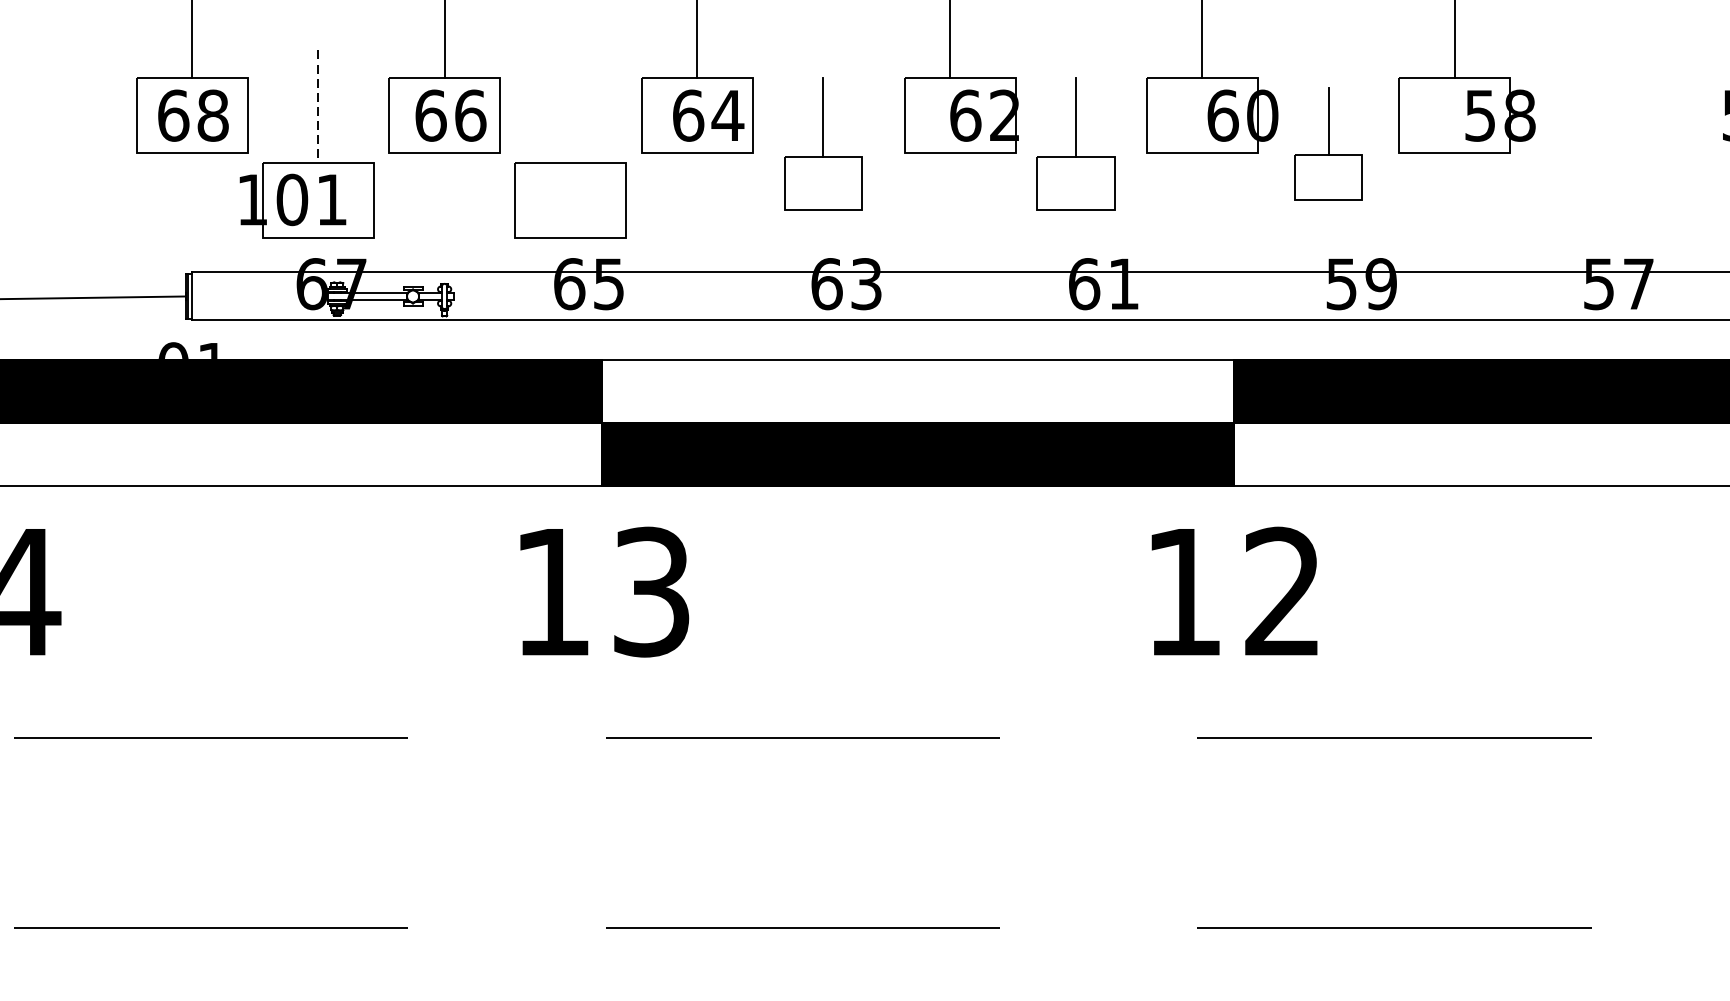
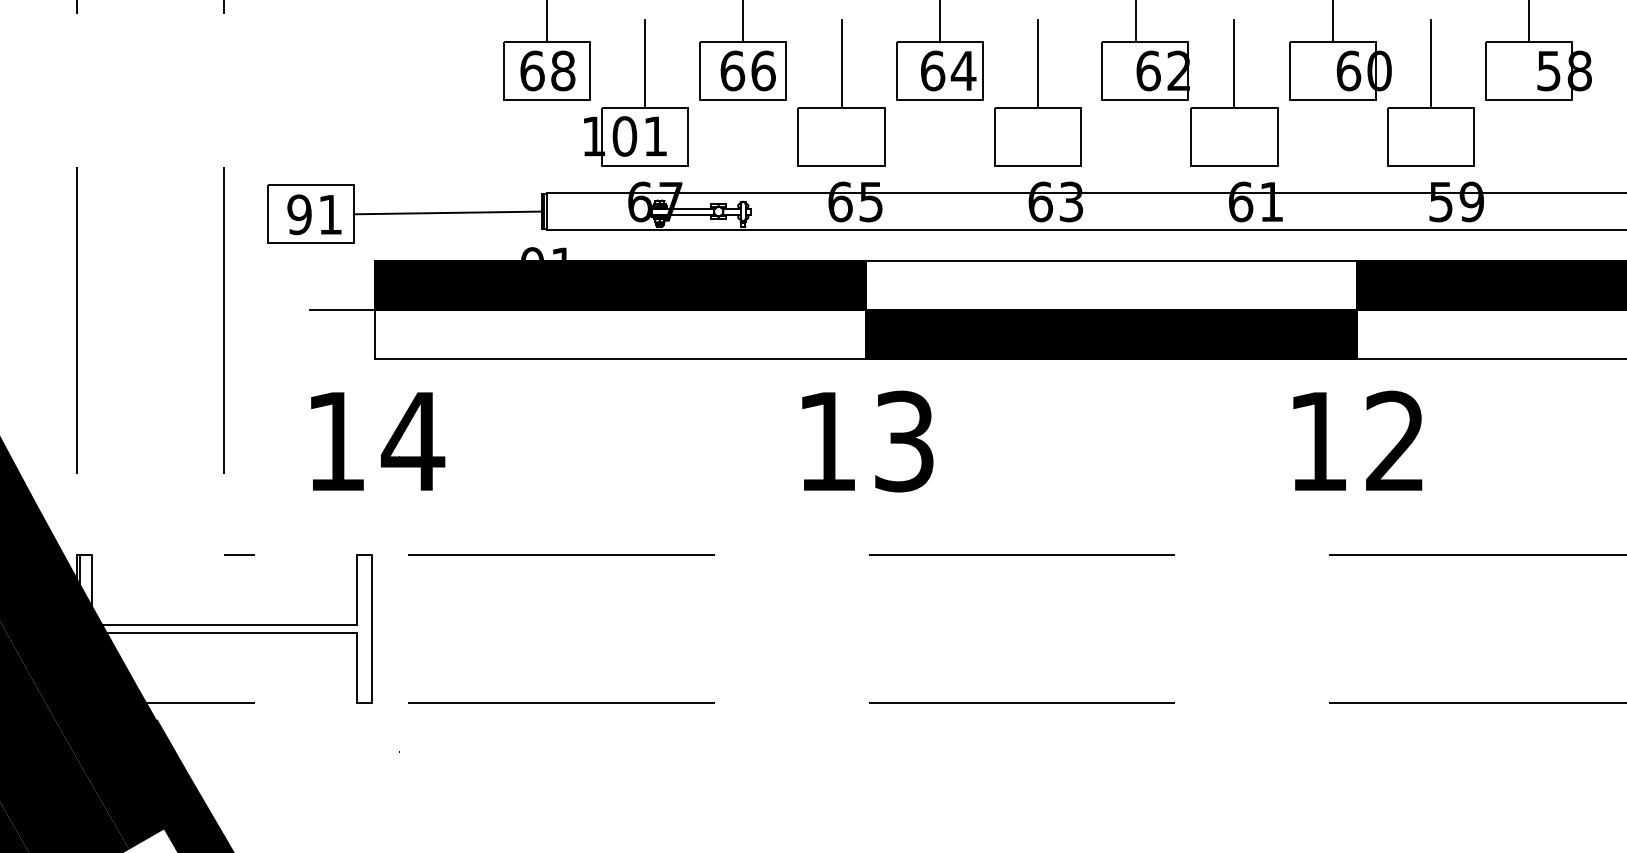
line: (318, 106) -> (645, 63), dashed -> solid
line: (570, 106) -> (841, 63), added
part: (822, 143) -> (1037, 92), size x1.43
part: (1076, 143) -> (1234, 92), size x1.43
part: (1328, 143) -> (1430, 92), size x1.67

